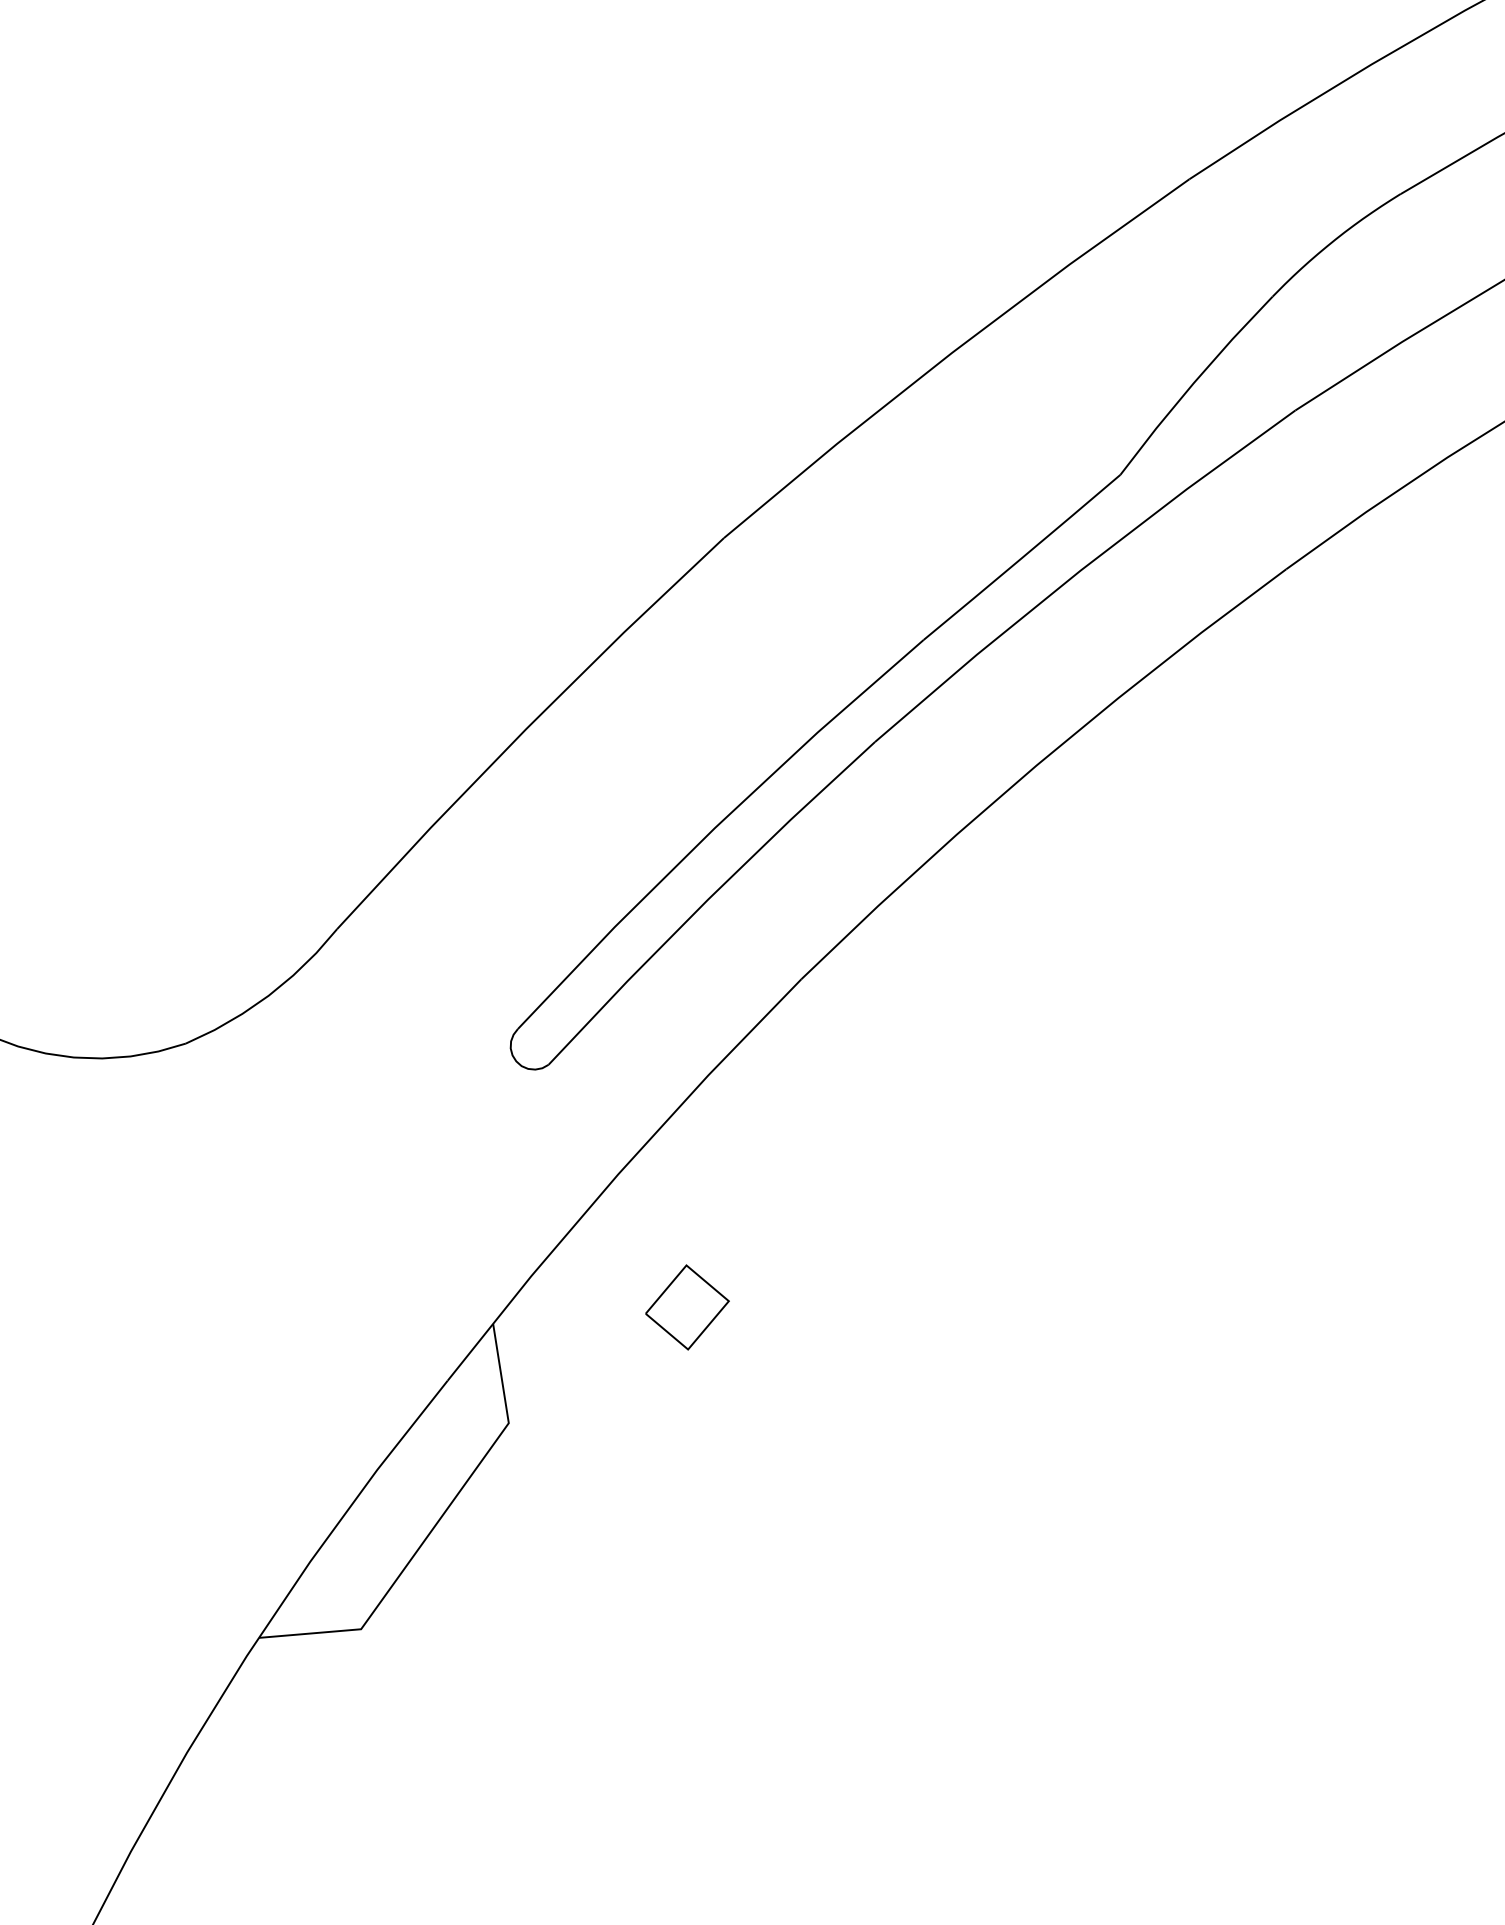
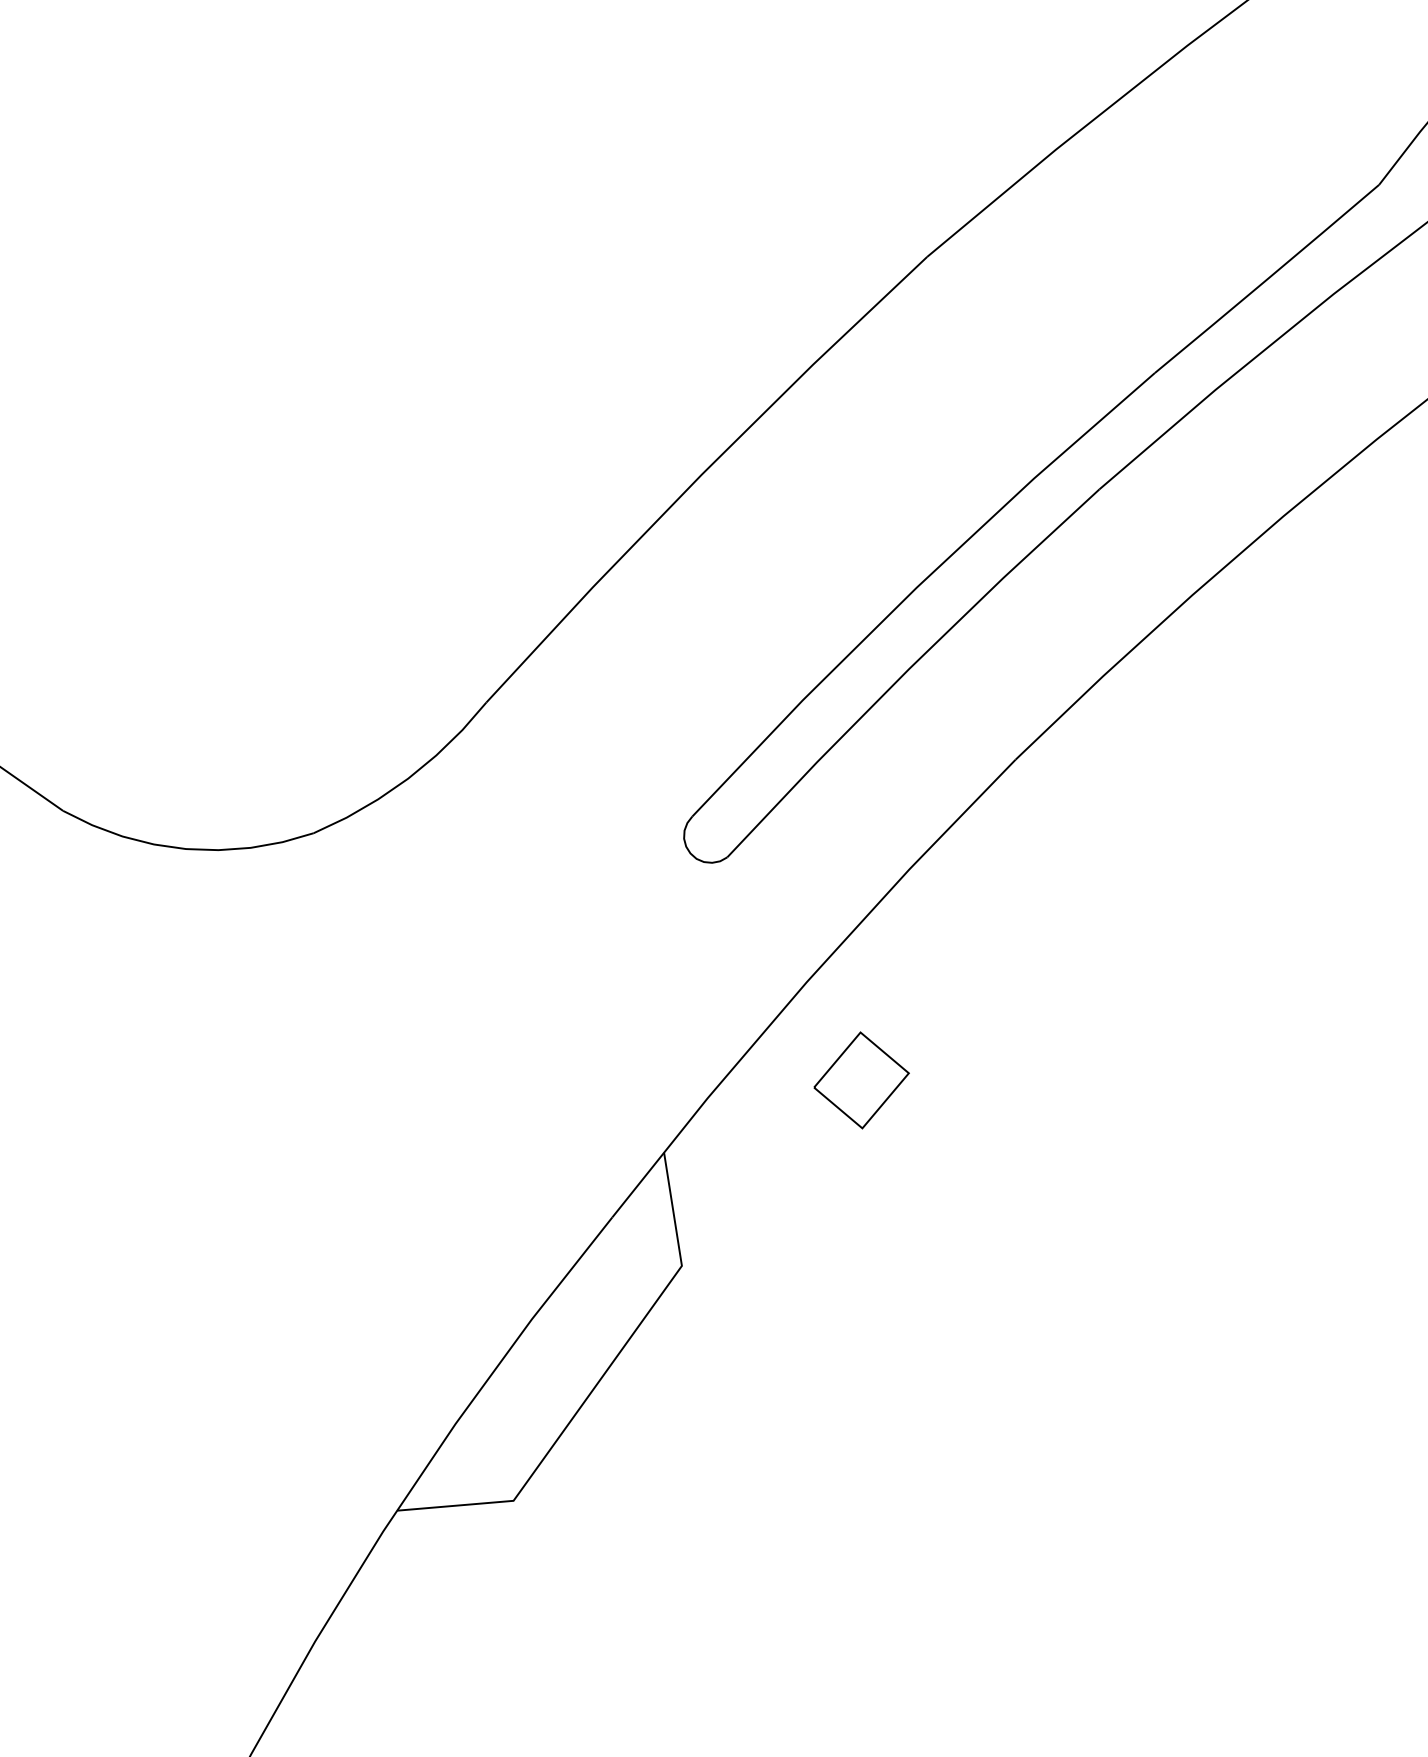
part: (687, 1307) -> (861, 1080), moved

